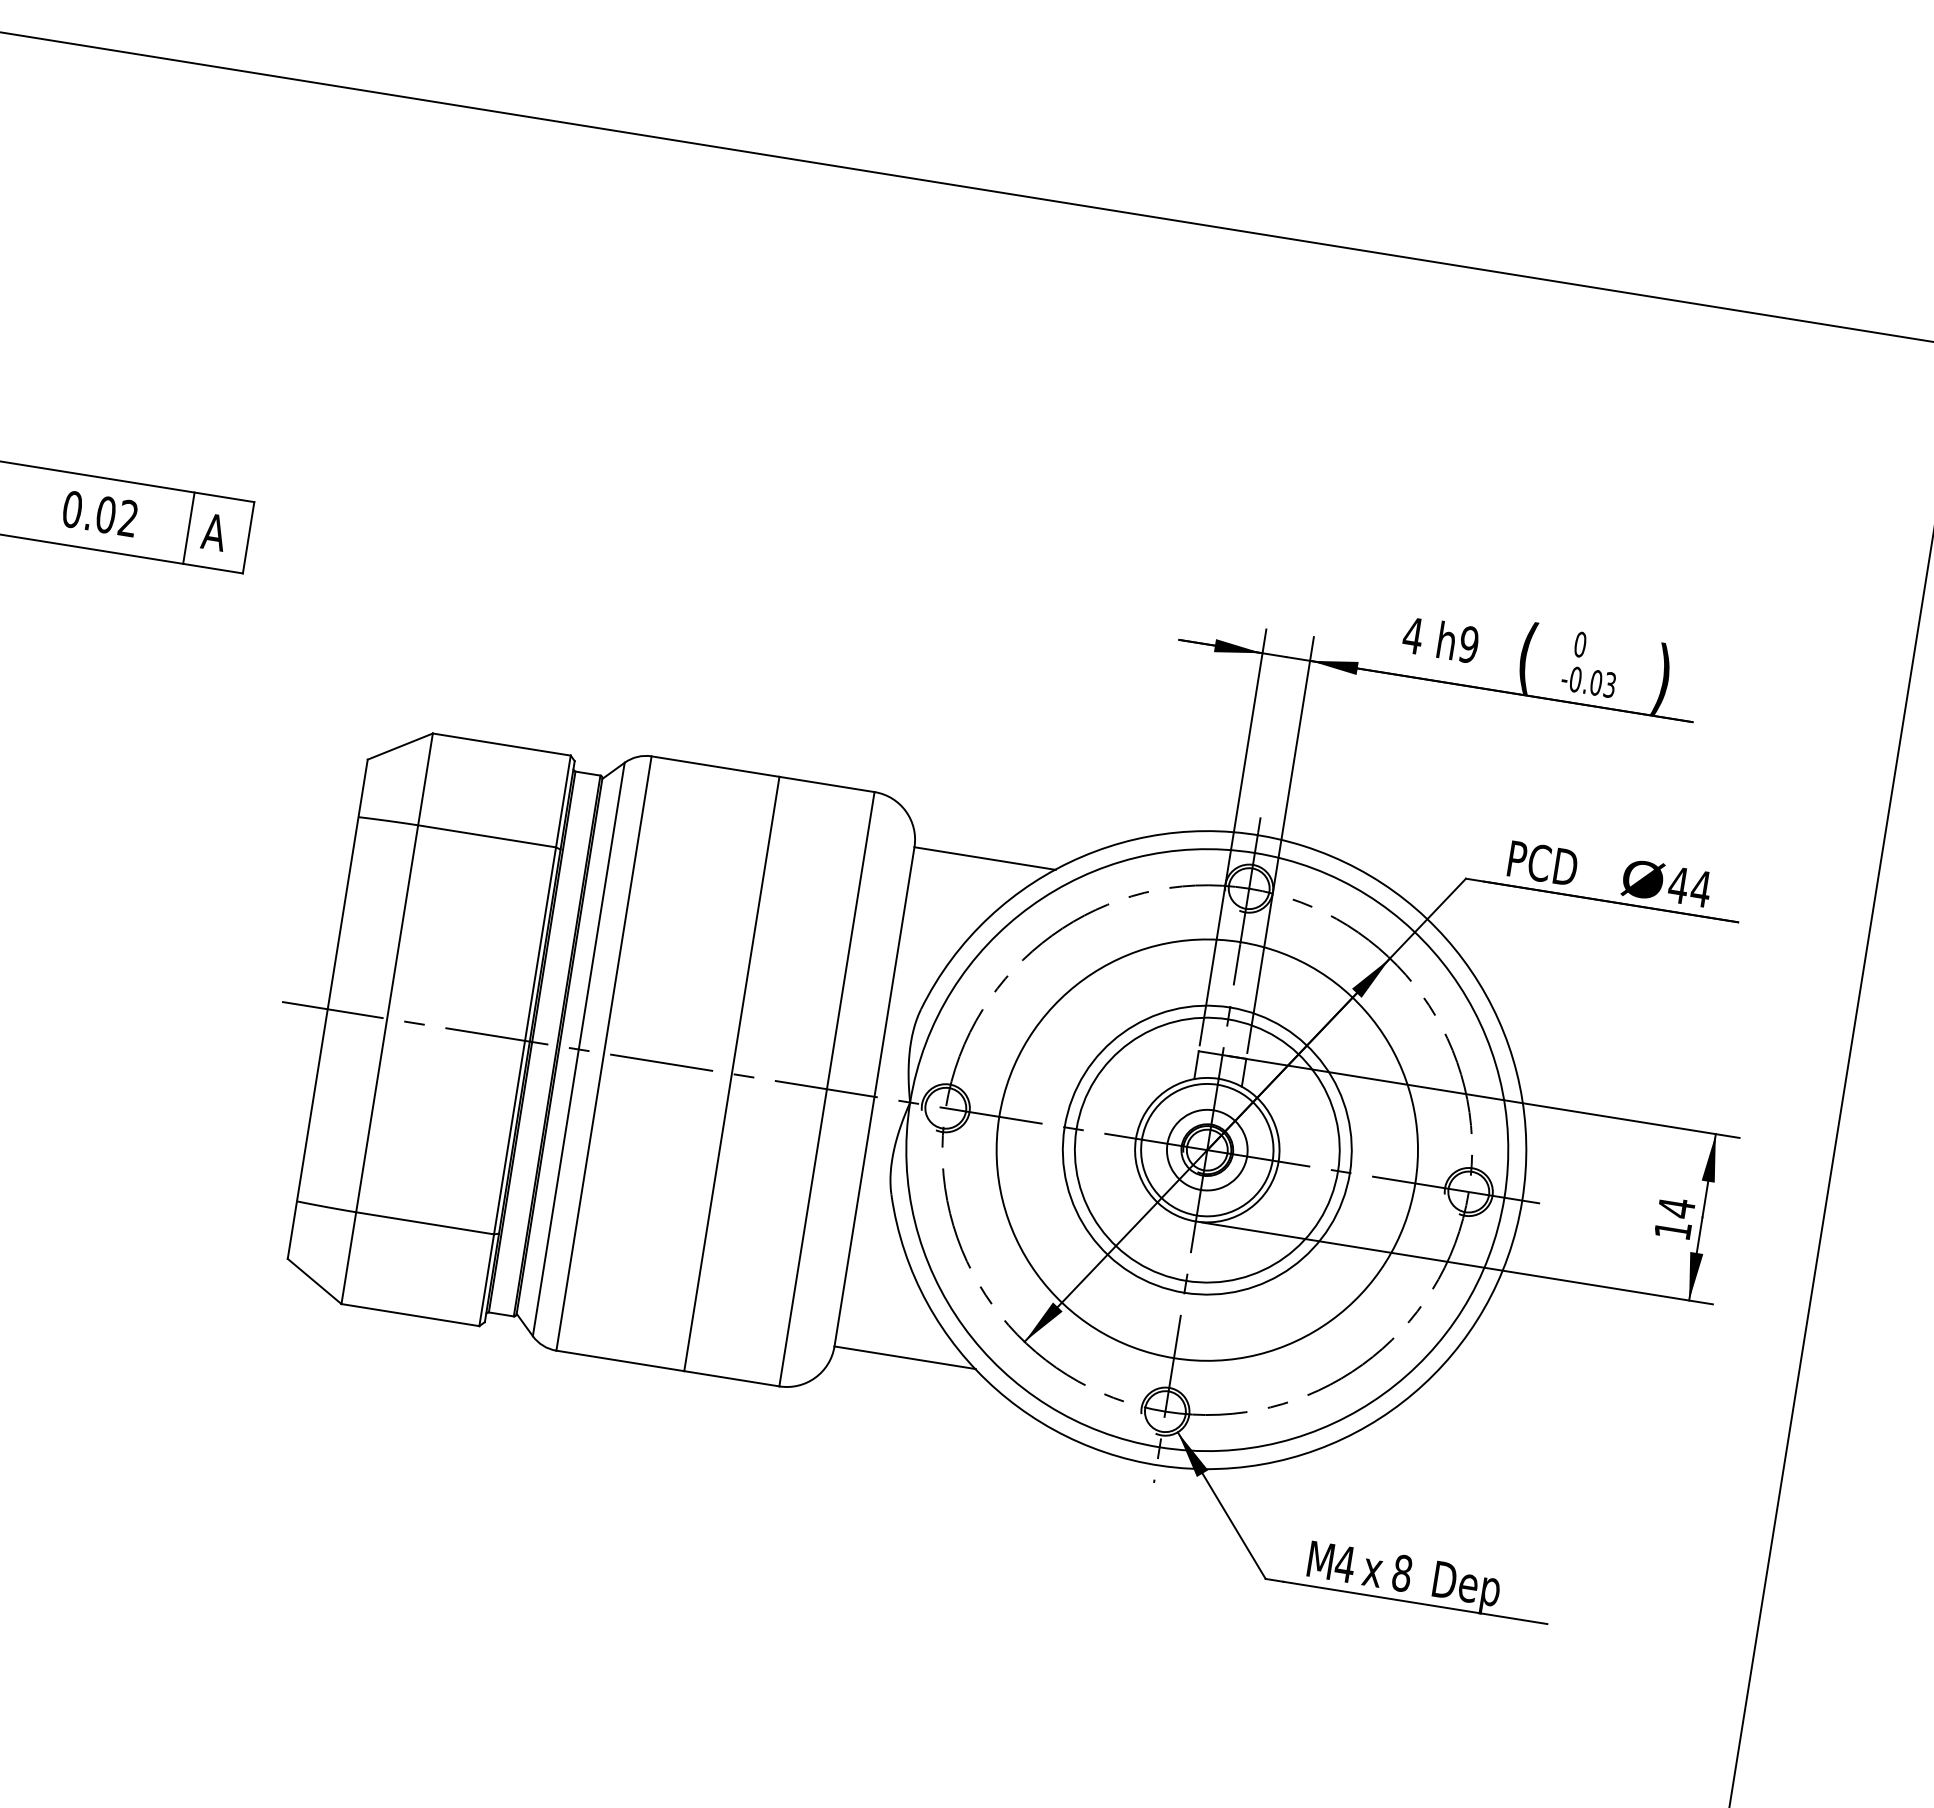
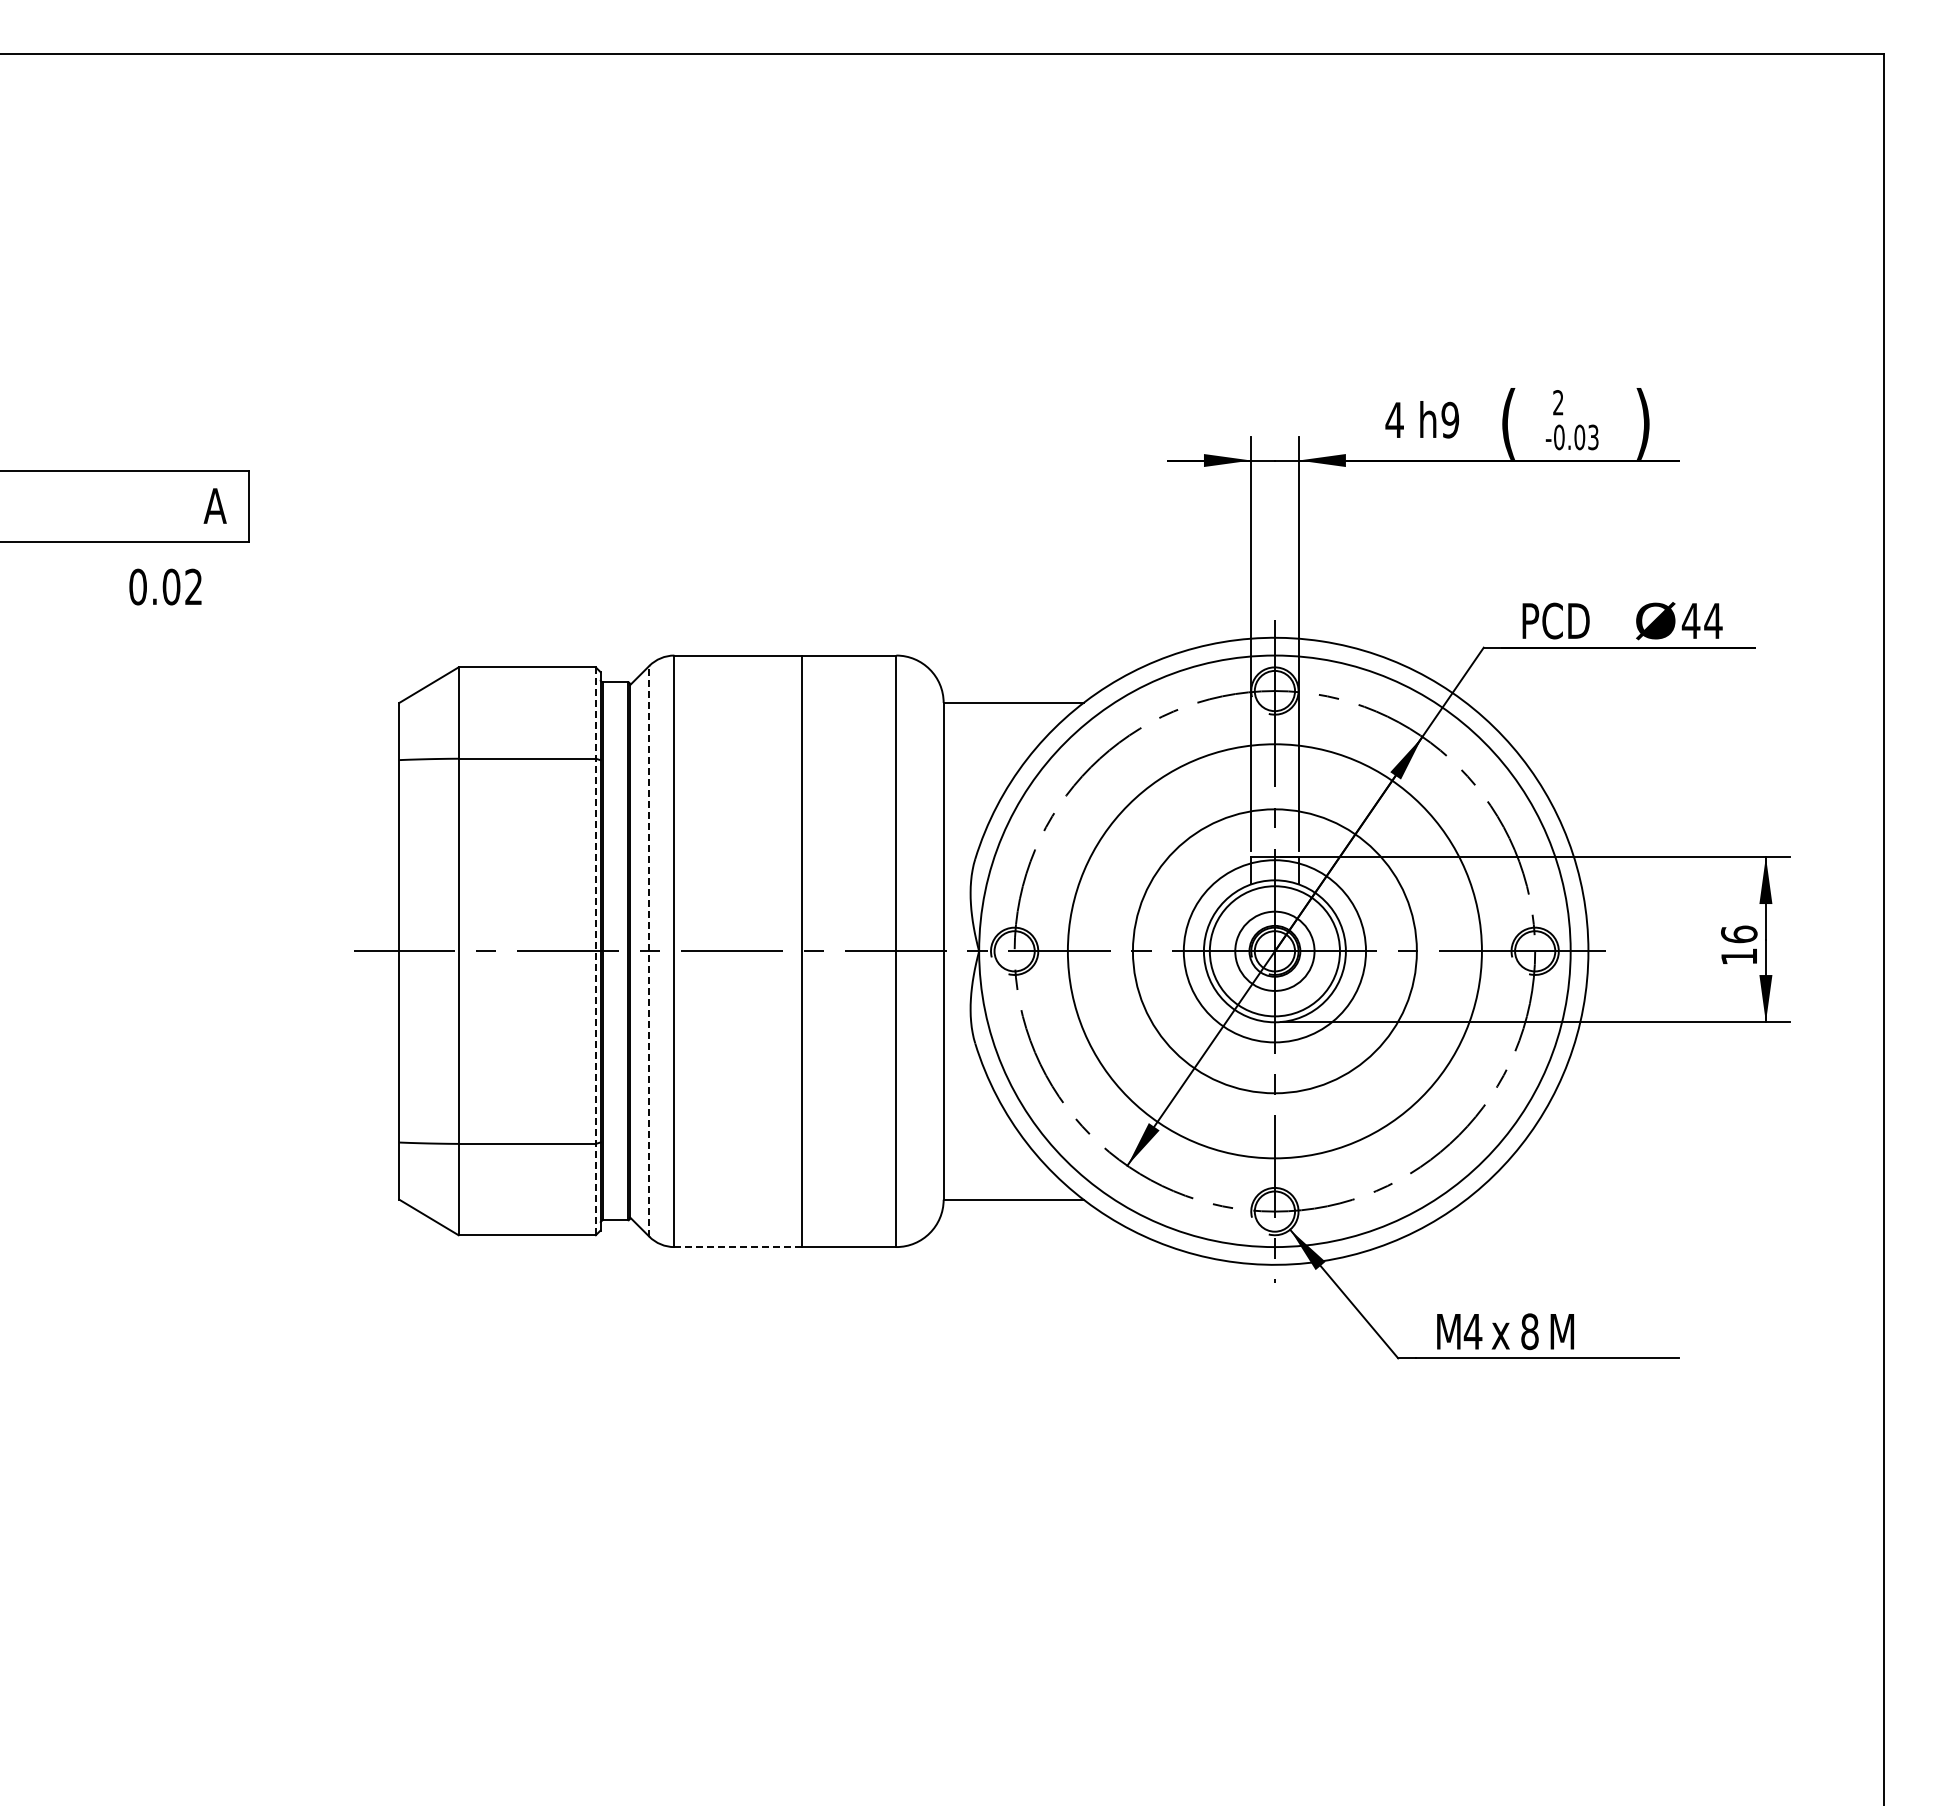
text: (100, 513) -> (165, 586), moved
line: (188, 527) -> (189, 505), removed
text: (1580, 644) -> (1558, 402), 0 -> 2
line: (524, 1040) -> (595, 951), solid -> dashed
line: (579, 1048) -> (649, 950), solid -> dashed
circle: (1206, 1150) -> (1274, 951), size x0.7
text: (1676, 1208) -> (1739, 934), 14 -> 16
line: (620, 1361) -> (738, 1247), solid -> dashed
text: (1460, 1587) -> (1588, 1336), Dep -> M

